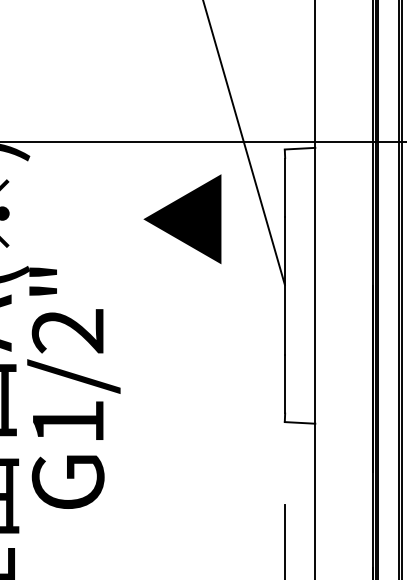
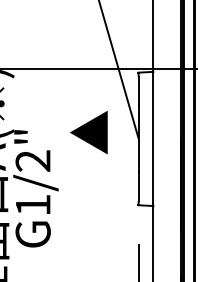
text: (181, 219) -> (88, 132), moved

